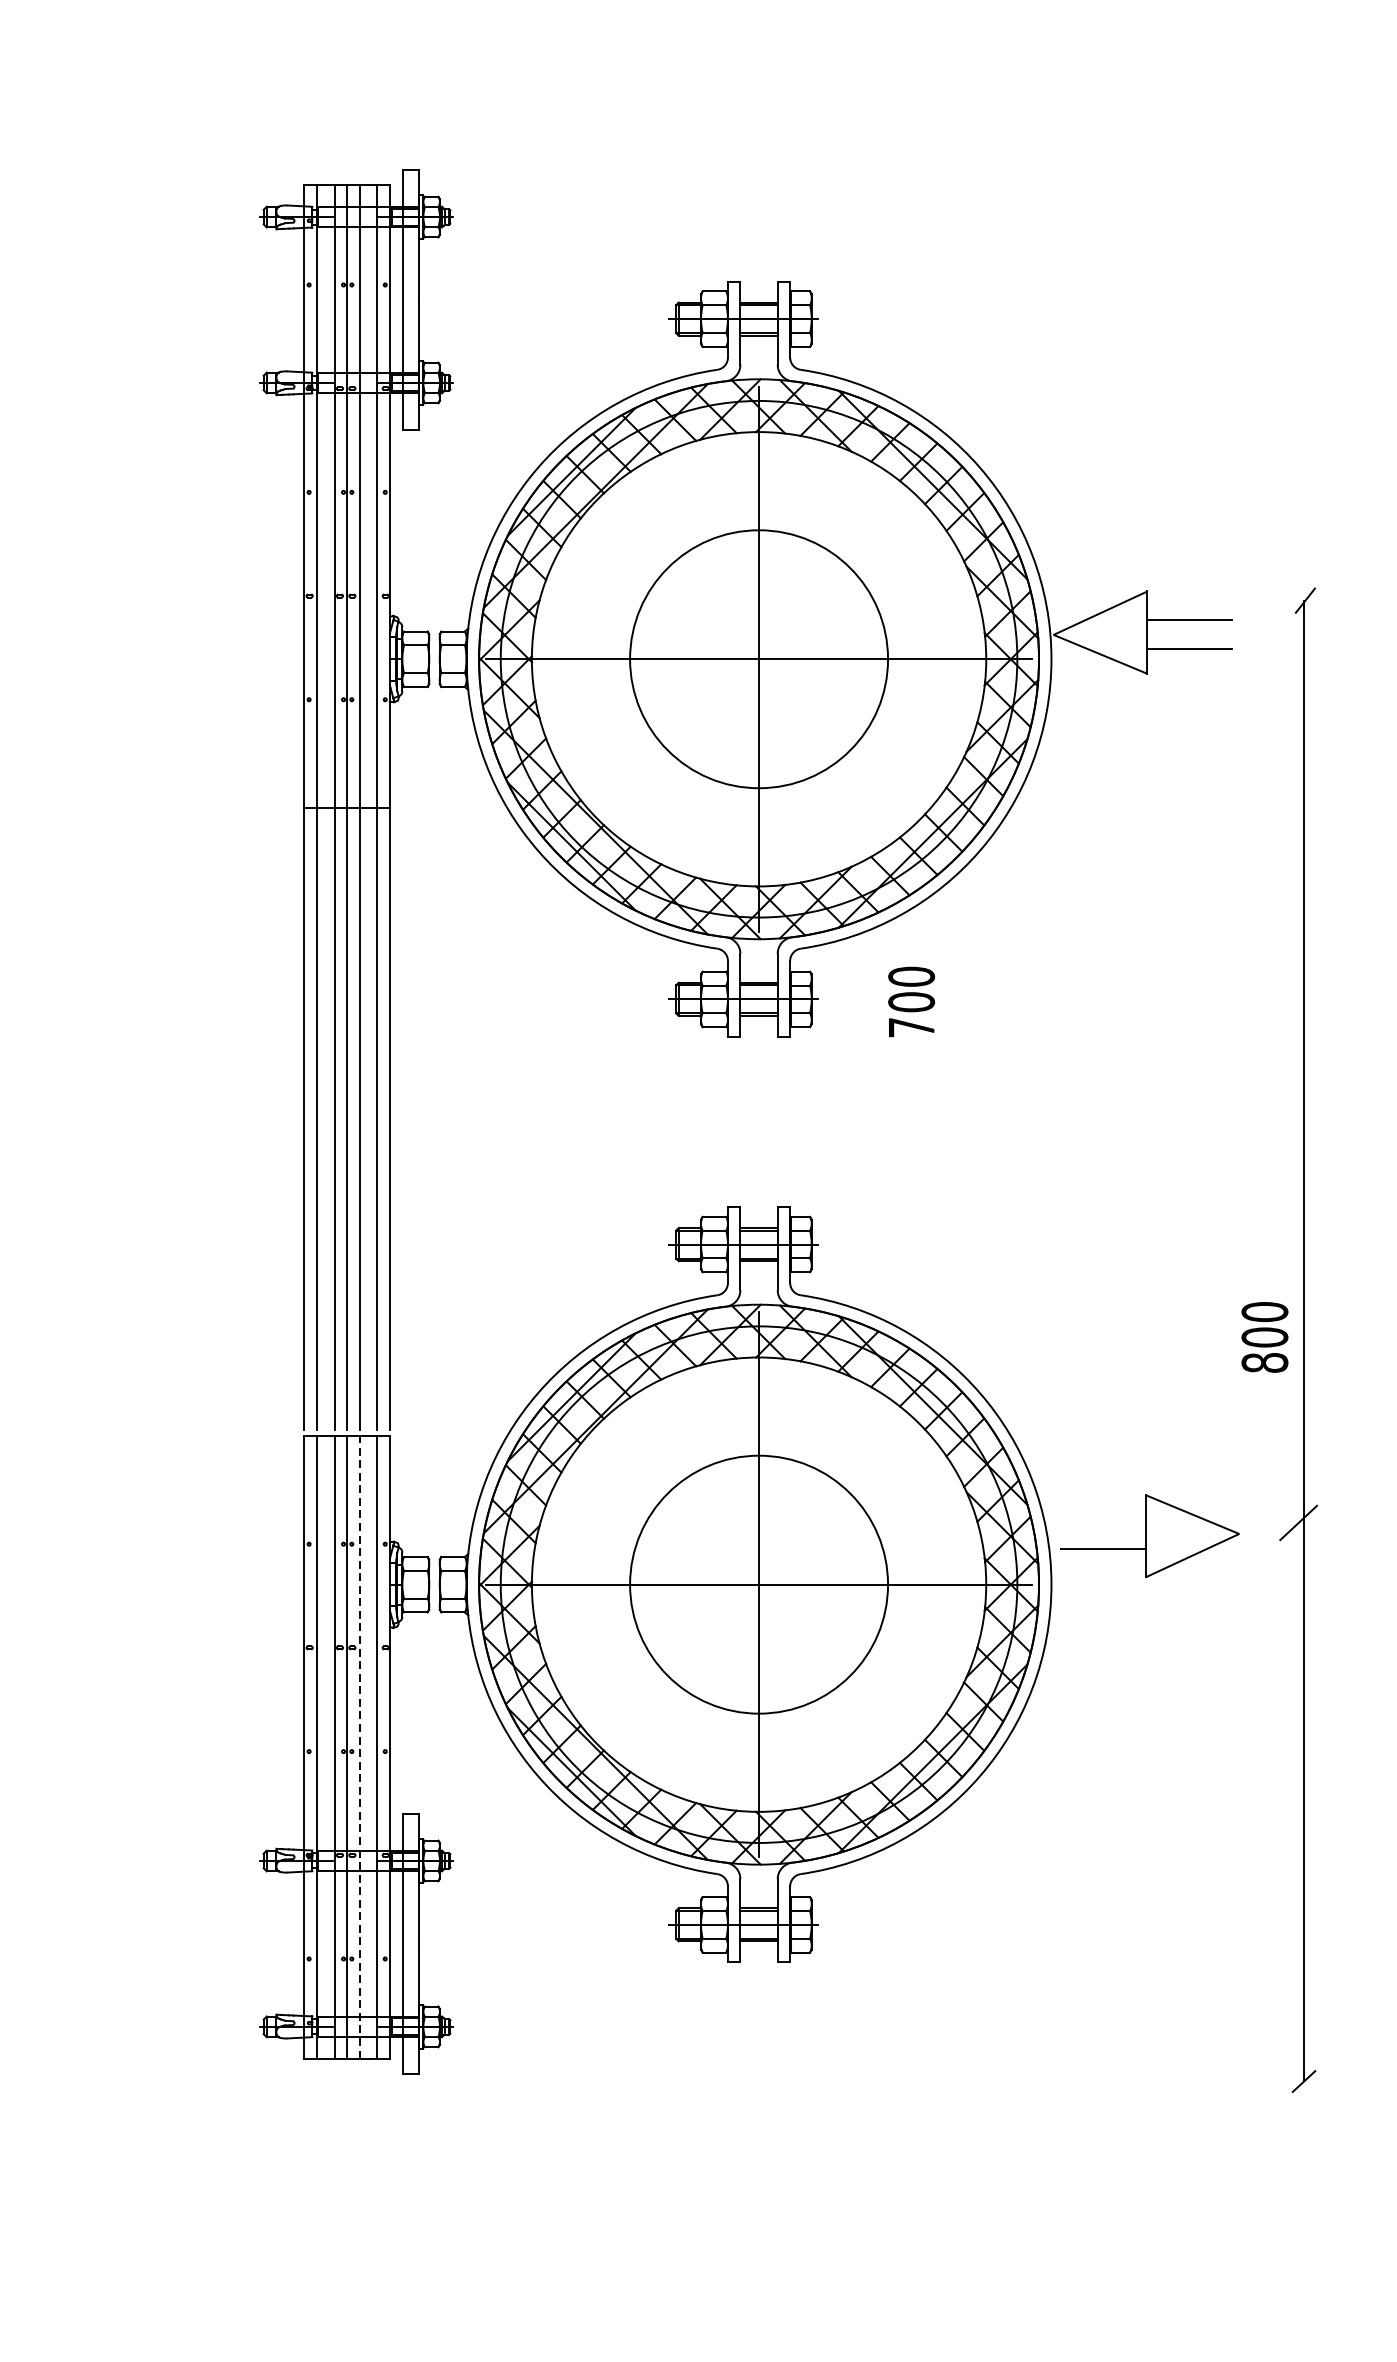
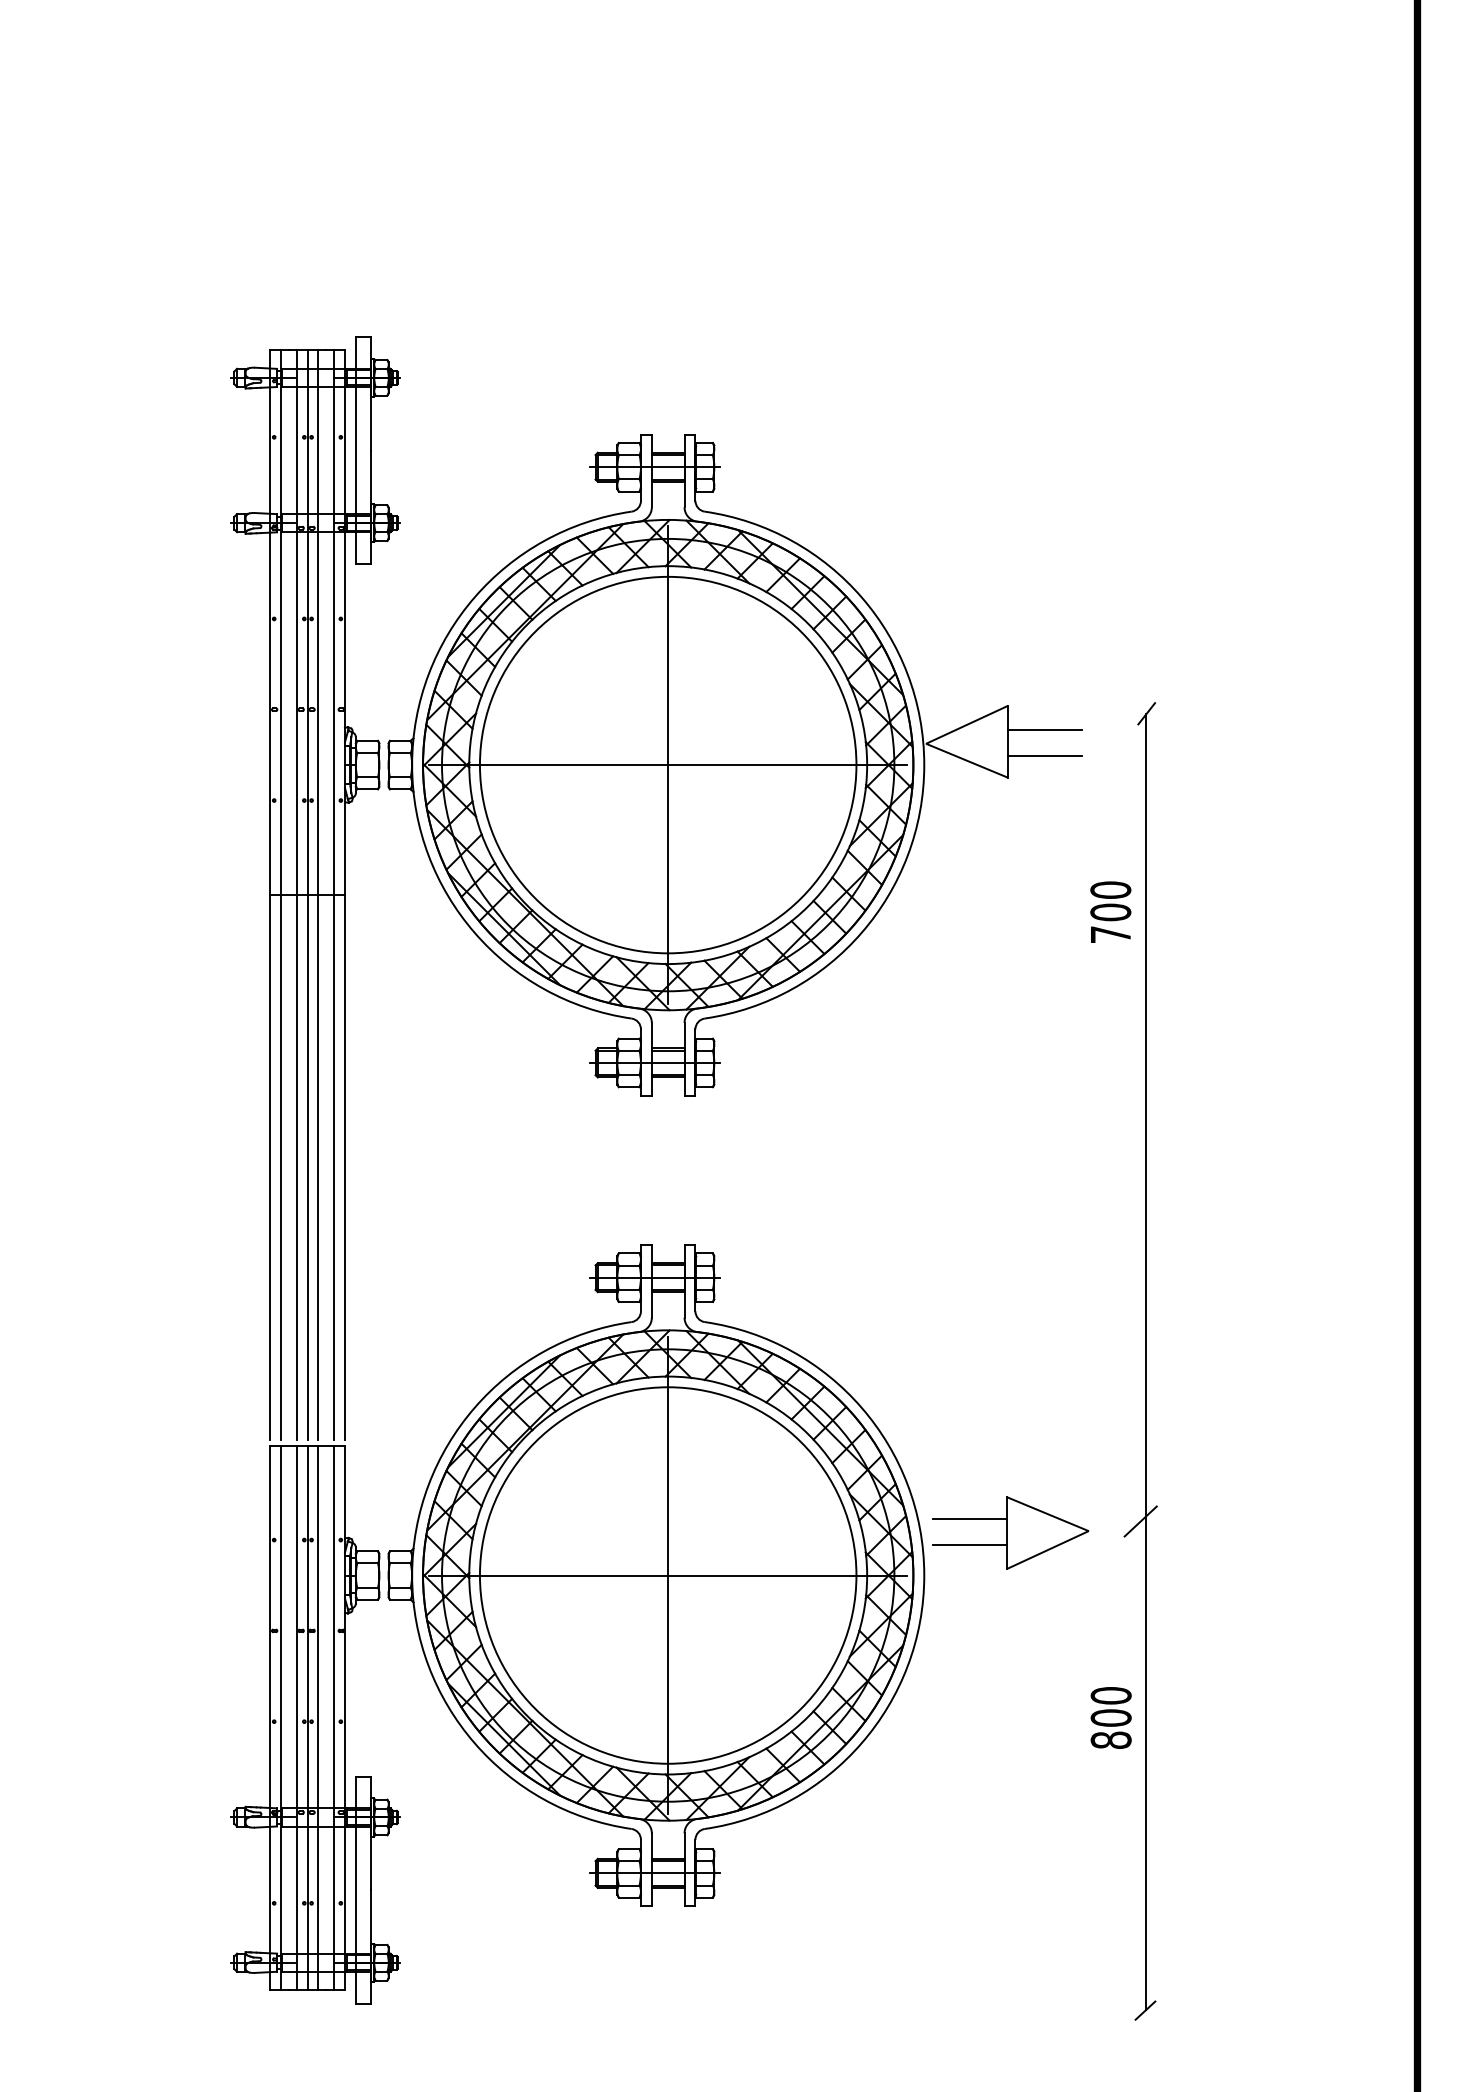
circle: (758, 658) -> (667, 764), size x1.67
text: (911, 1001) -> (1110, 911), moved
text: (1264, 1336) -> (1110, 1717), moved
line: (1103, 1520) -> (969, 1519), added
circle: (758, 1584) -> (667, 1575), size x1.67
line: (359, 1746) -> (318, 1717), dashed -> solid

